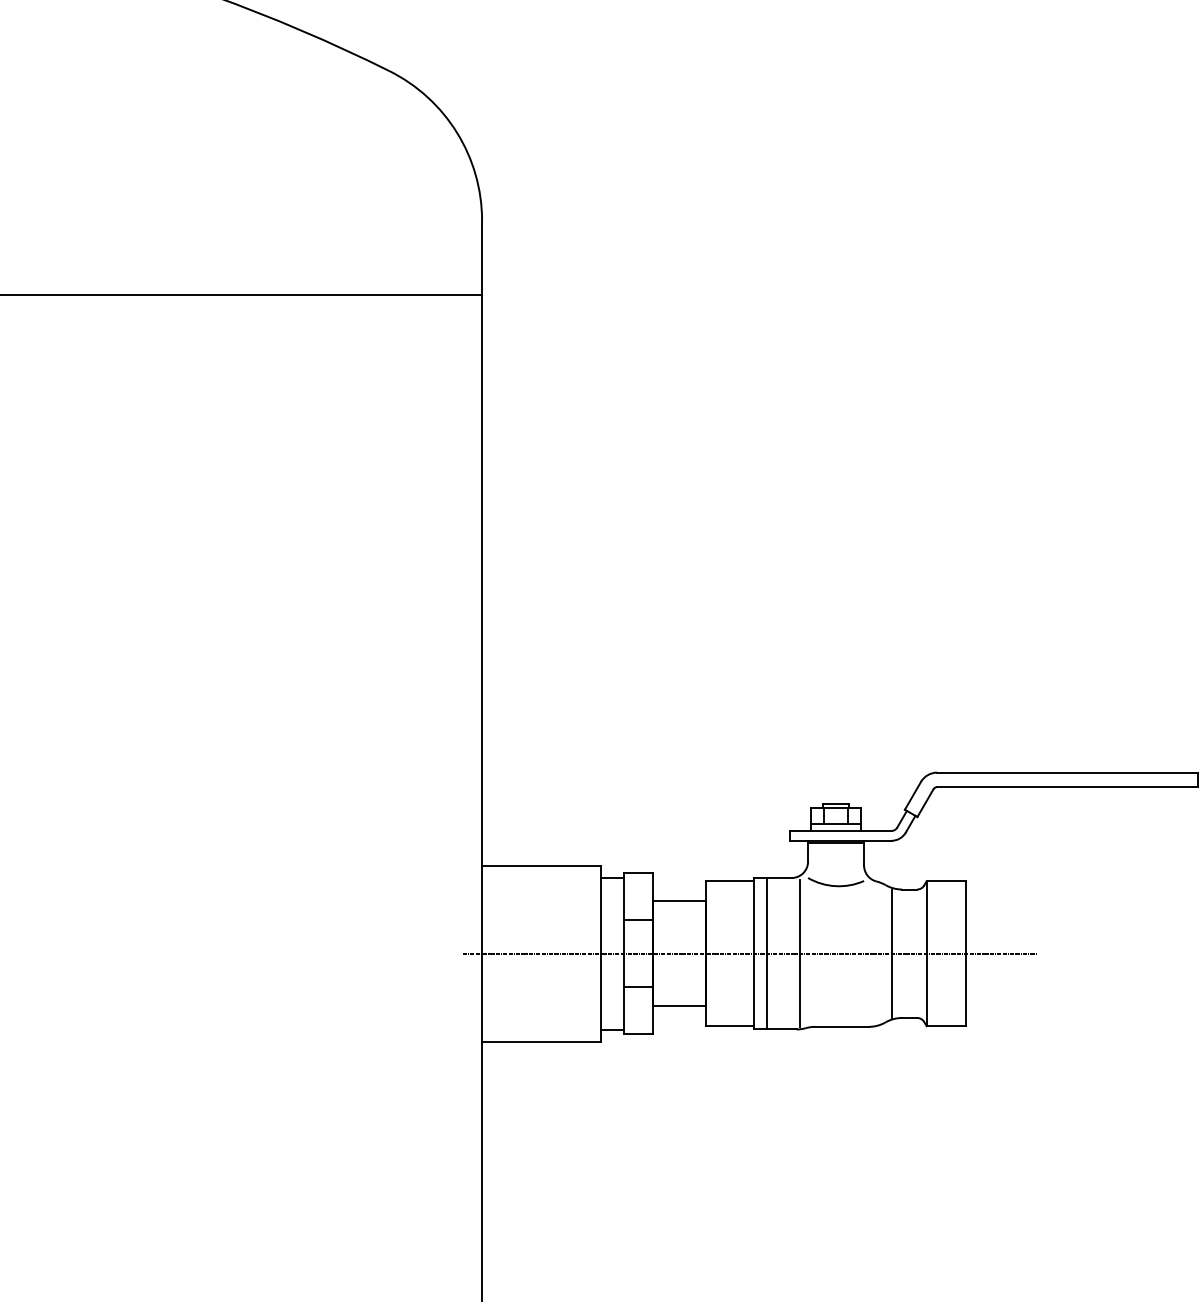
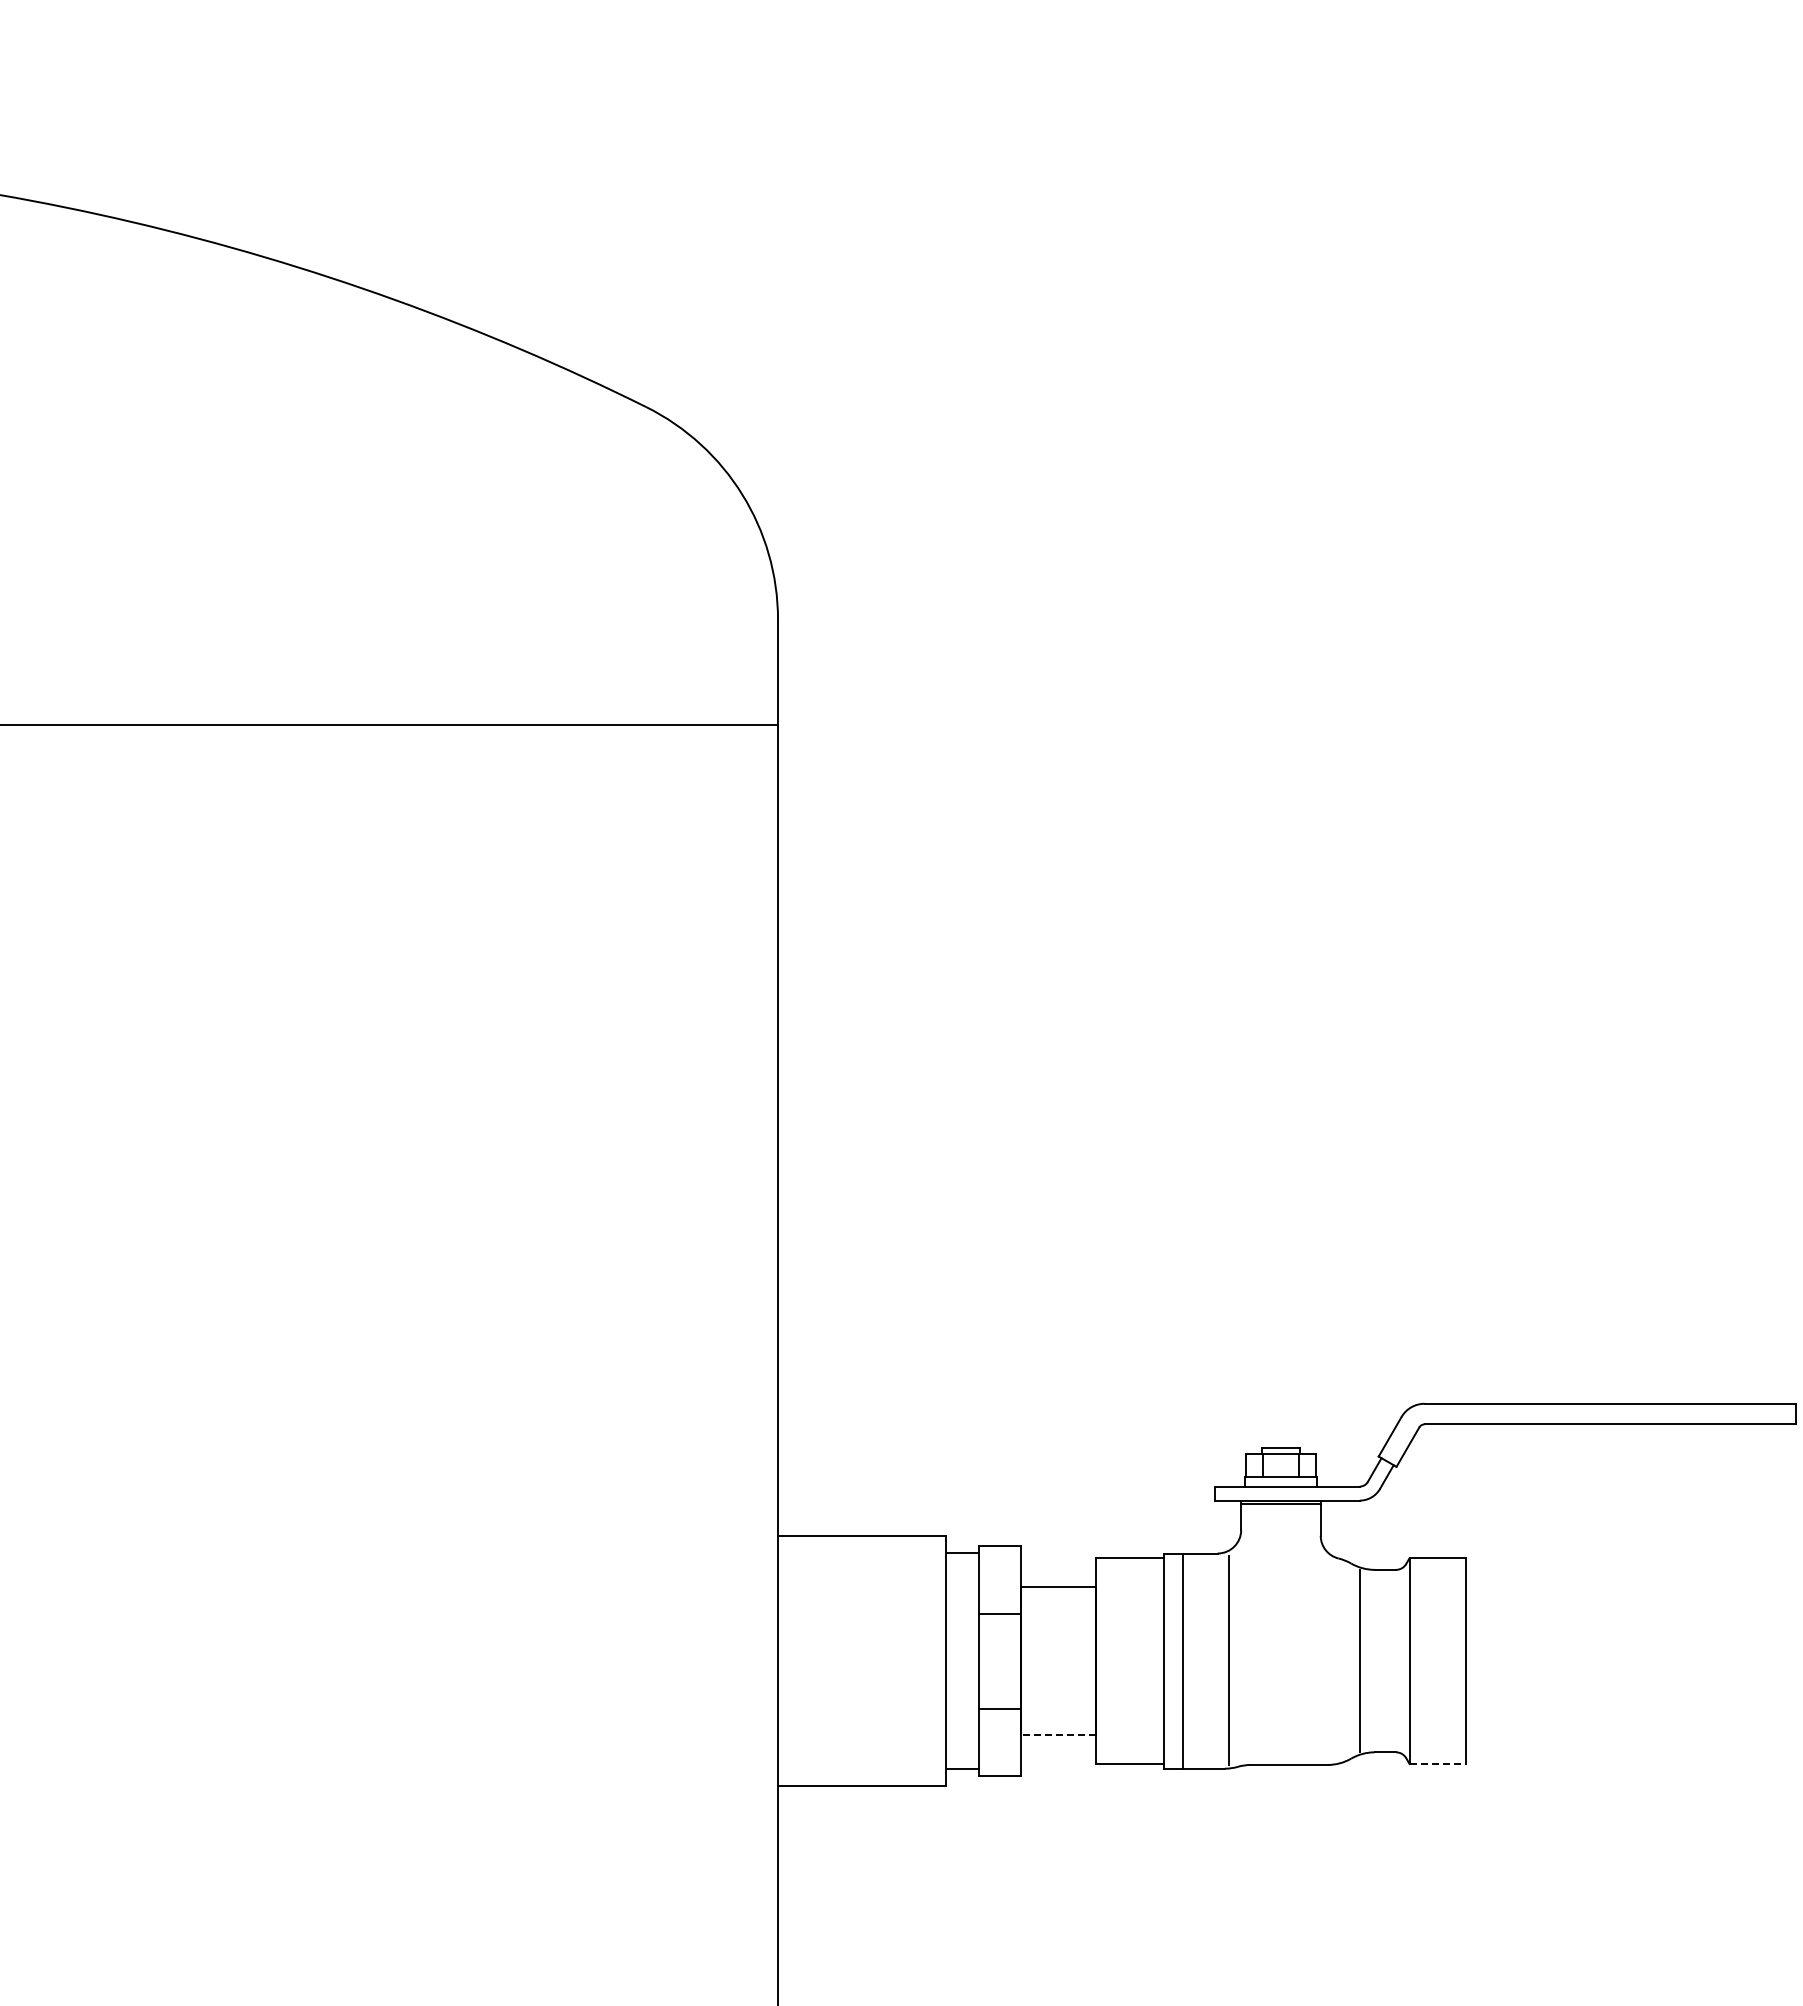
arc: (835, 885) -> (1280, 1564), removed
line: (749, 954) -> (1158, 1661), removed
line: (679, 1006) -> (1058, 1735), solid -> dashed
line: (947, 1026) -> (1438, 1764), solid -> dashed

